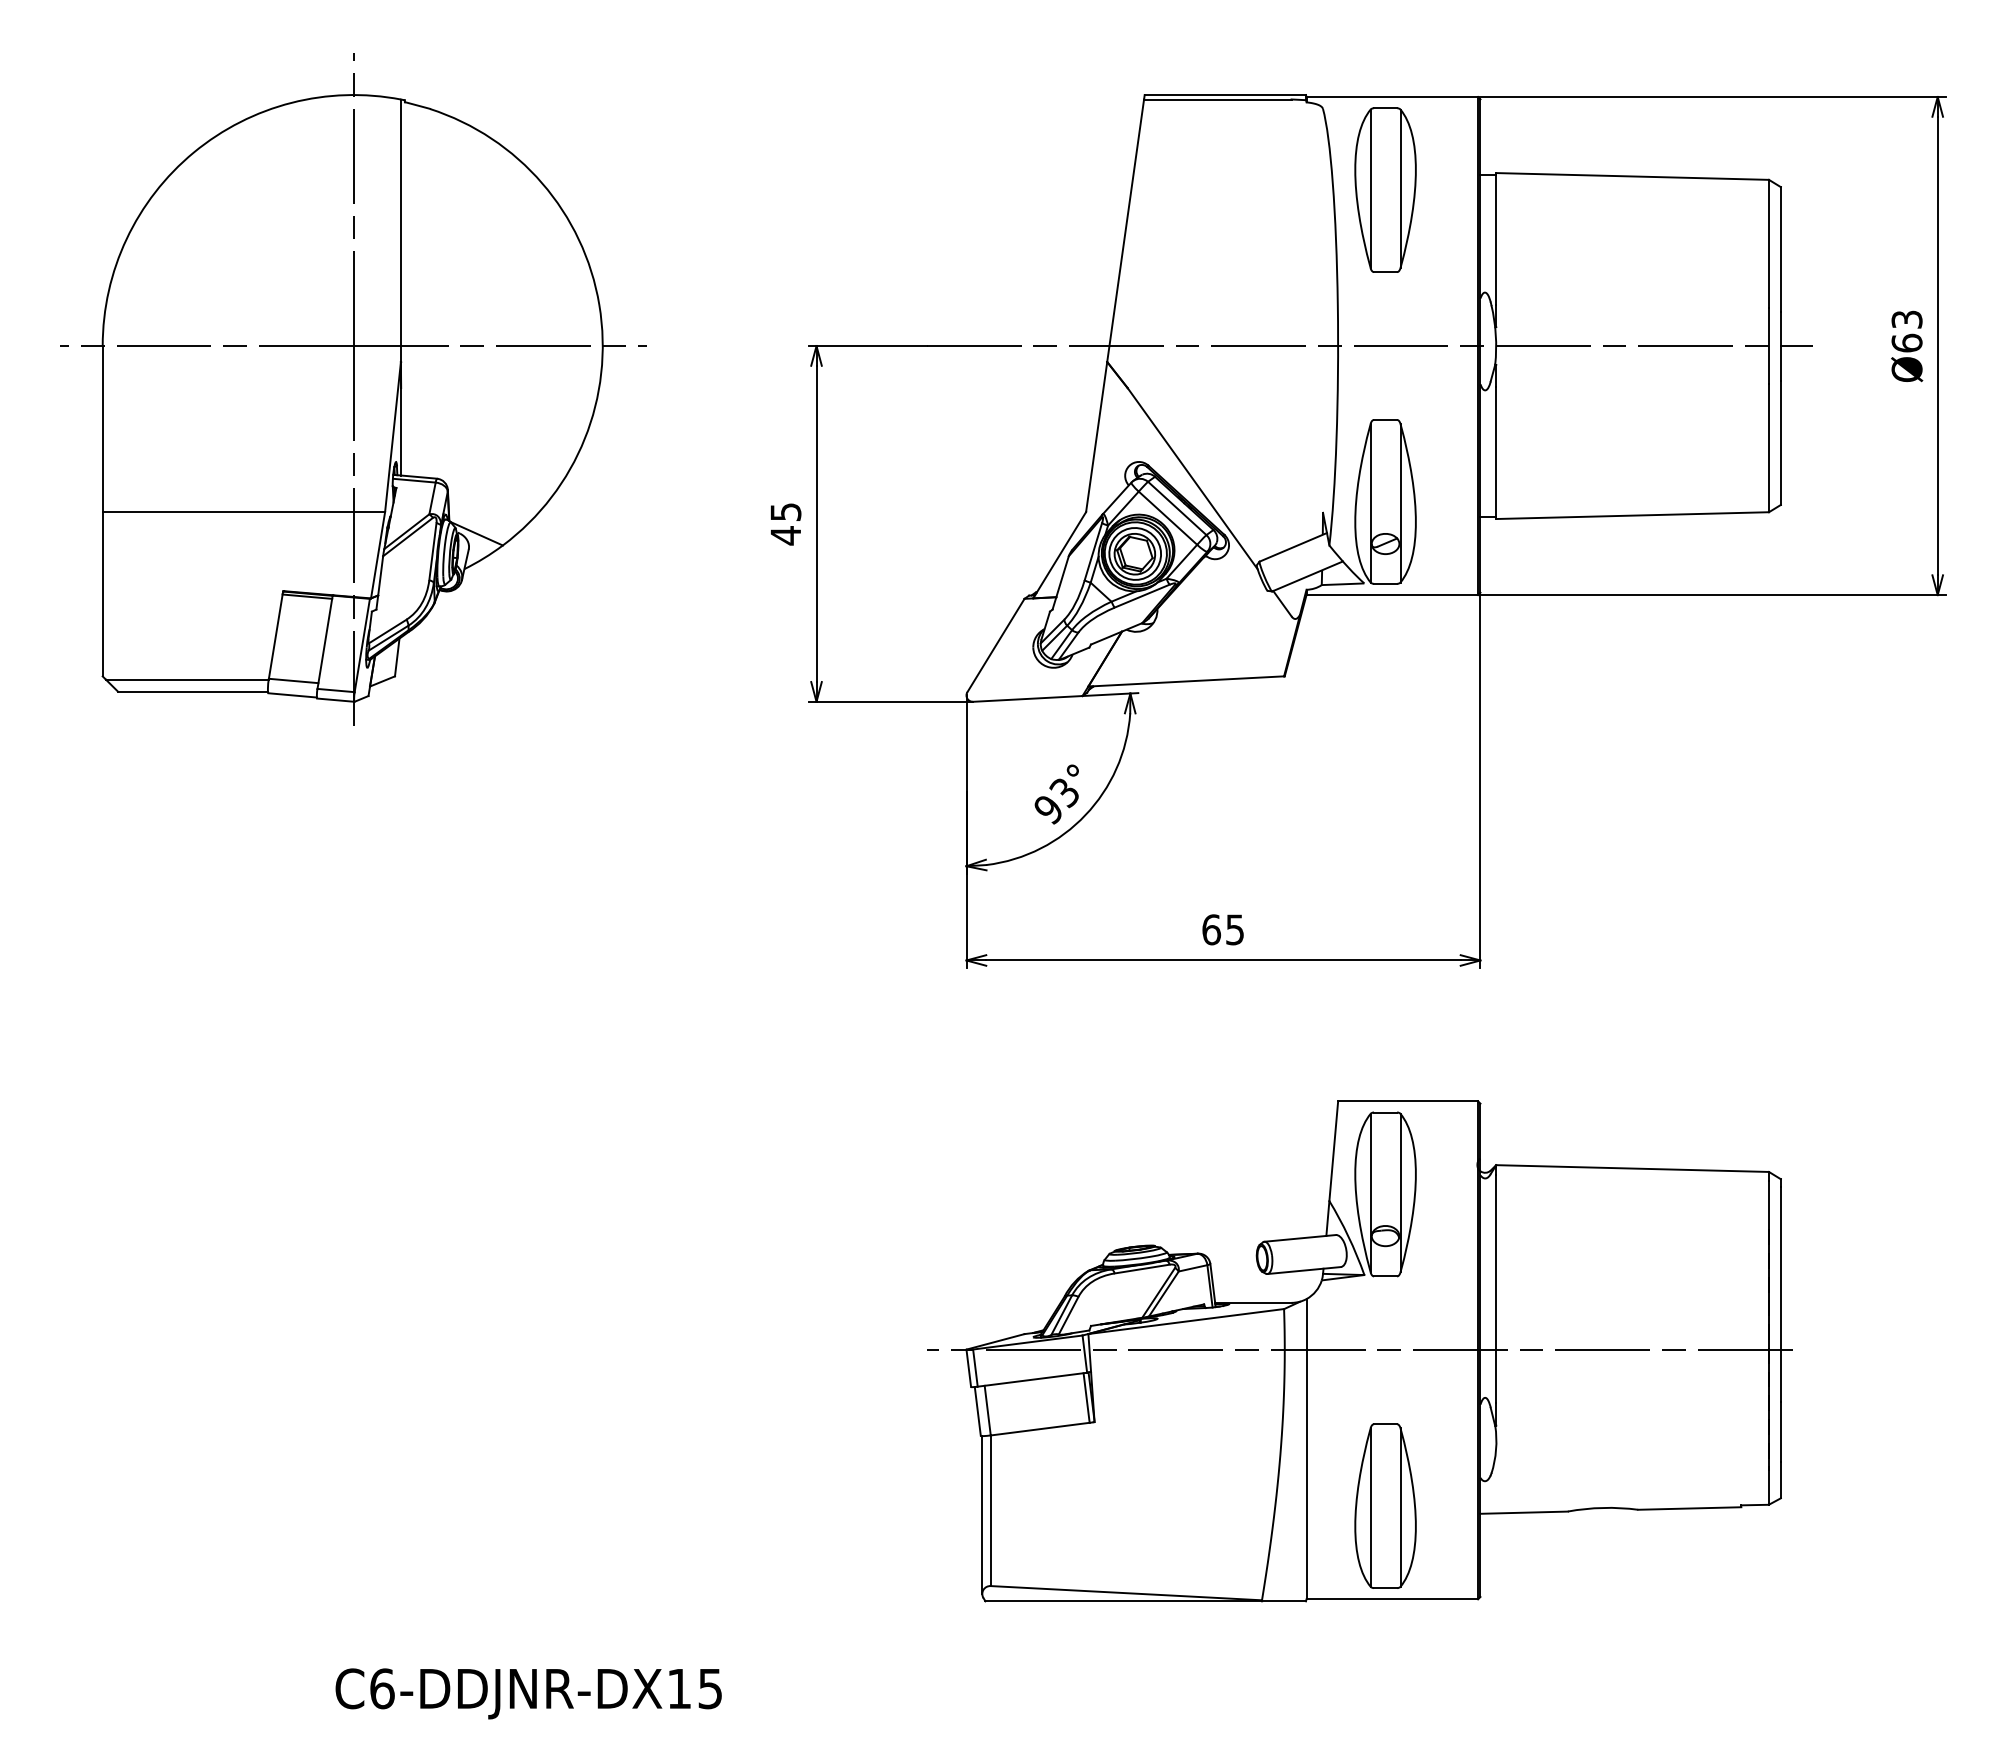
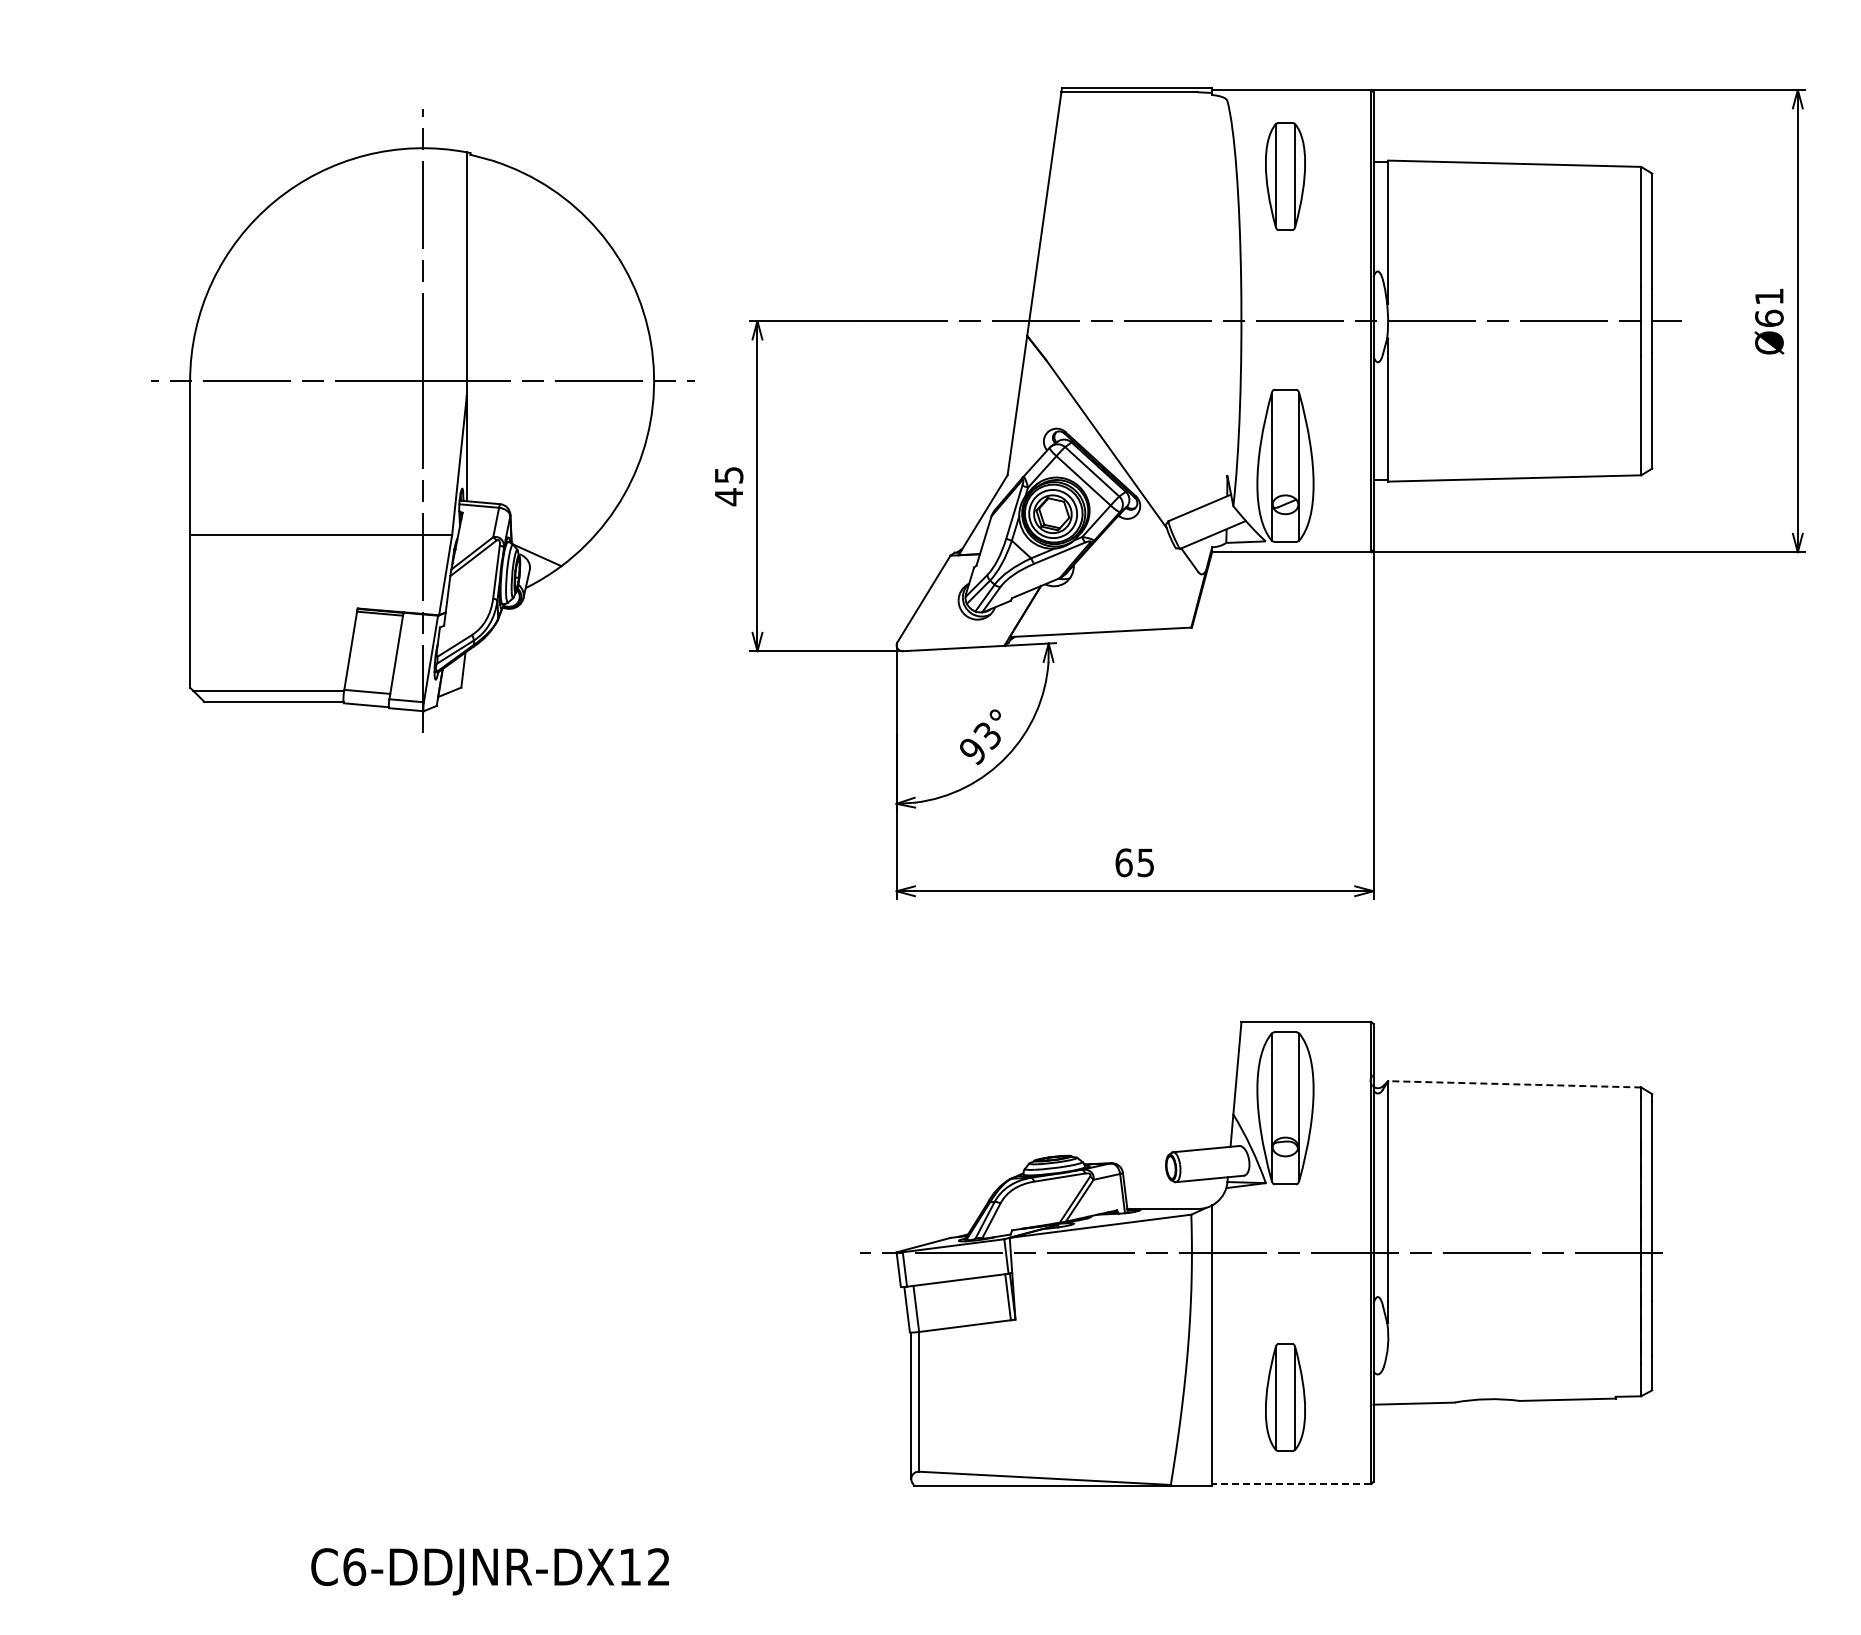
part: (1385, 190) -> (1285, 176), size x0.7
text: (1907, 319) -> (1769, 296), Ø63 -> Ø61
part: (353, 388) -> (422, 420), moved
line: (1632, 1168) -> (1514, 1084), solid -> dashed
part: (1385, 1506) -> (1285, 1397), size x0.7
line: (1392, 1599) -> (1291, 1484), solid -> dashed
text: (709, 1689) -> (658, 1567), C6-DDJNR-DX15 -> C6-DDJNR-DX12

